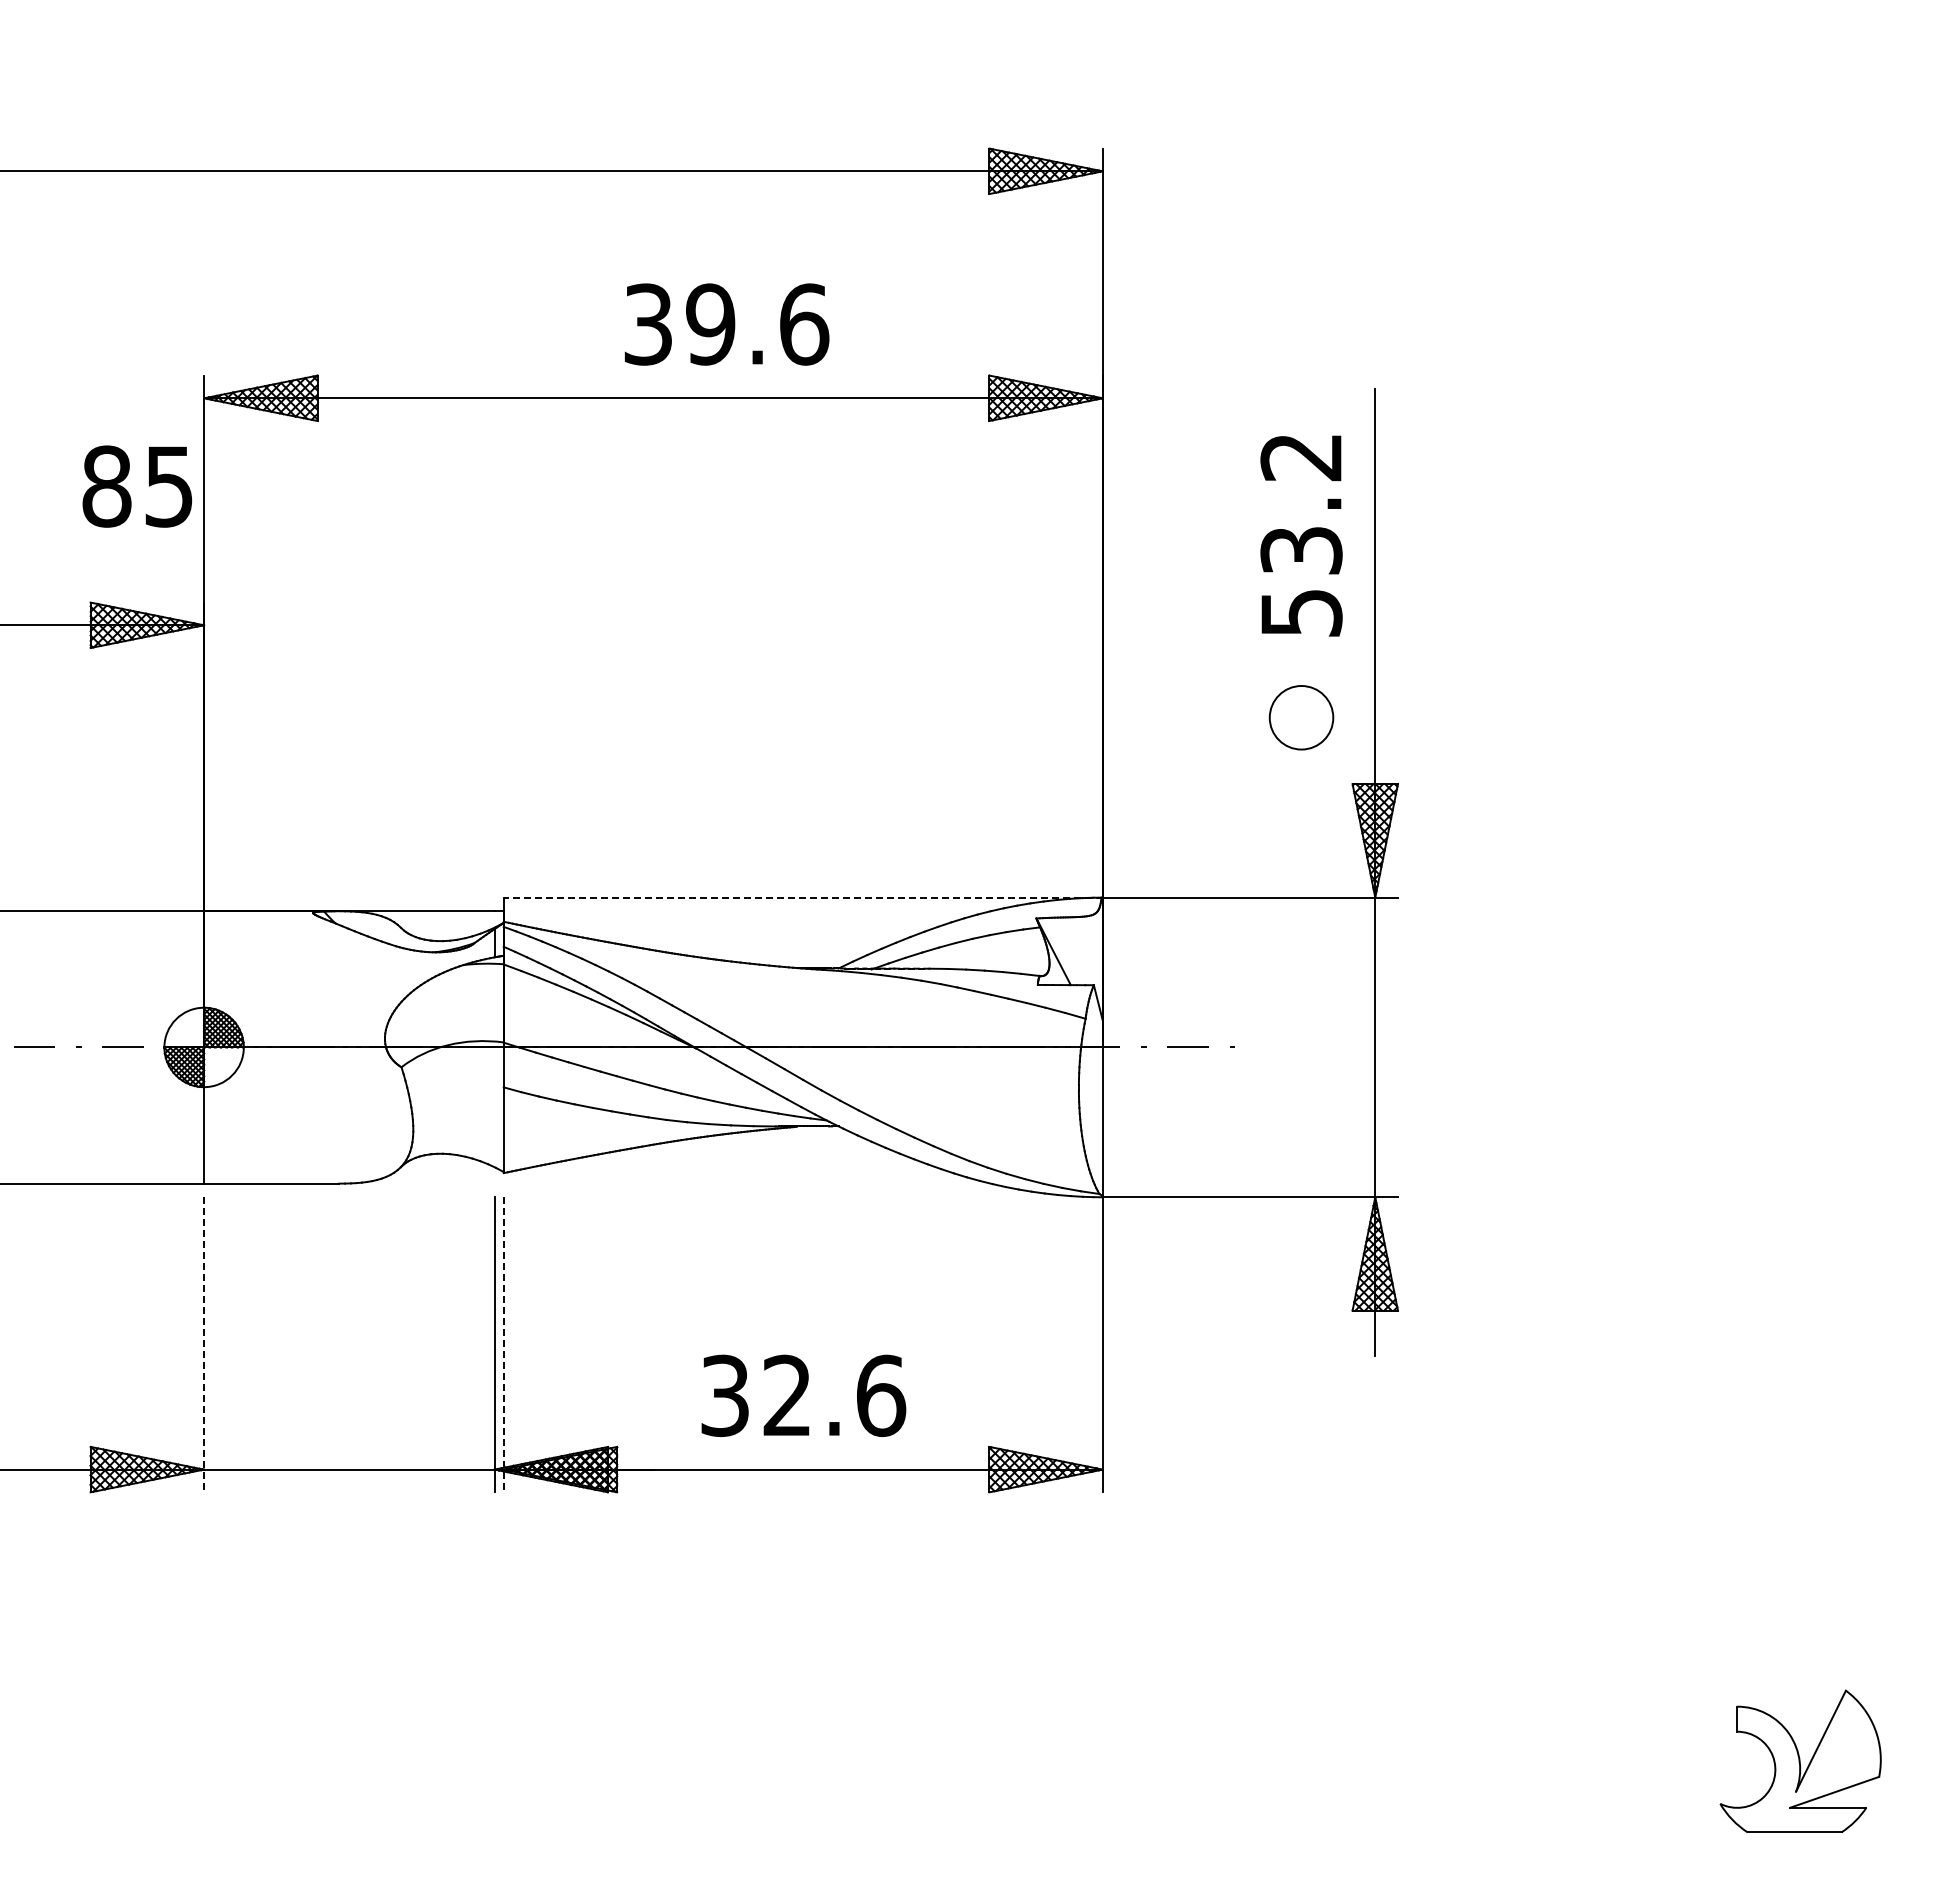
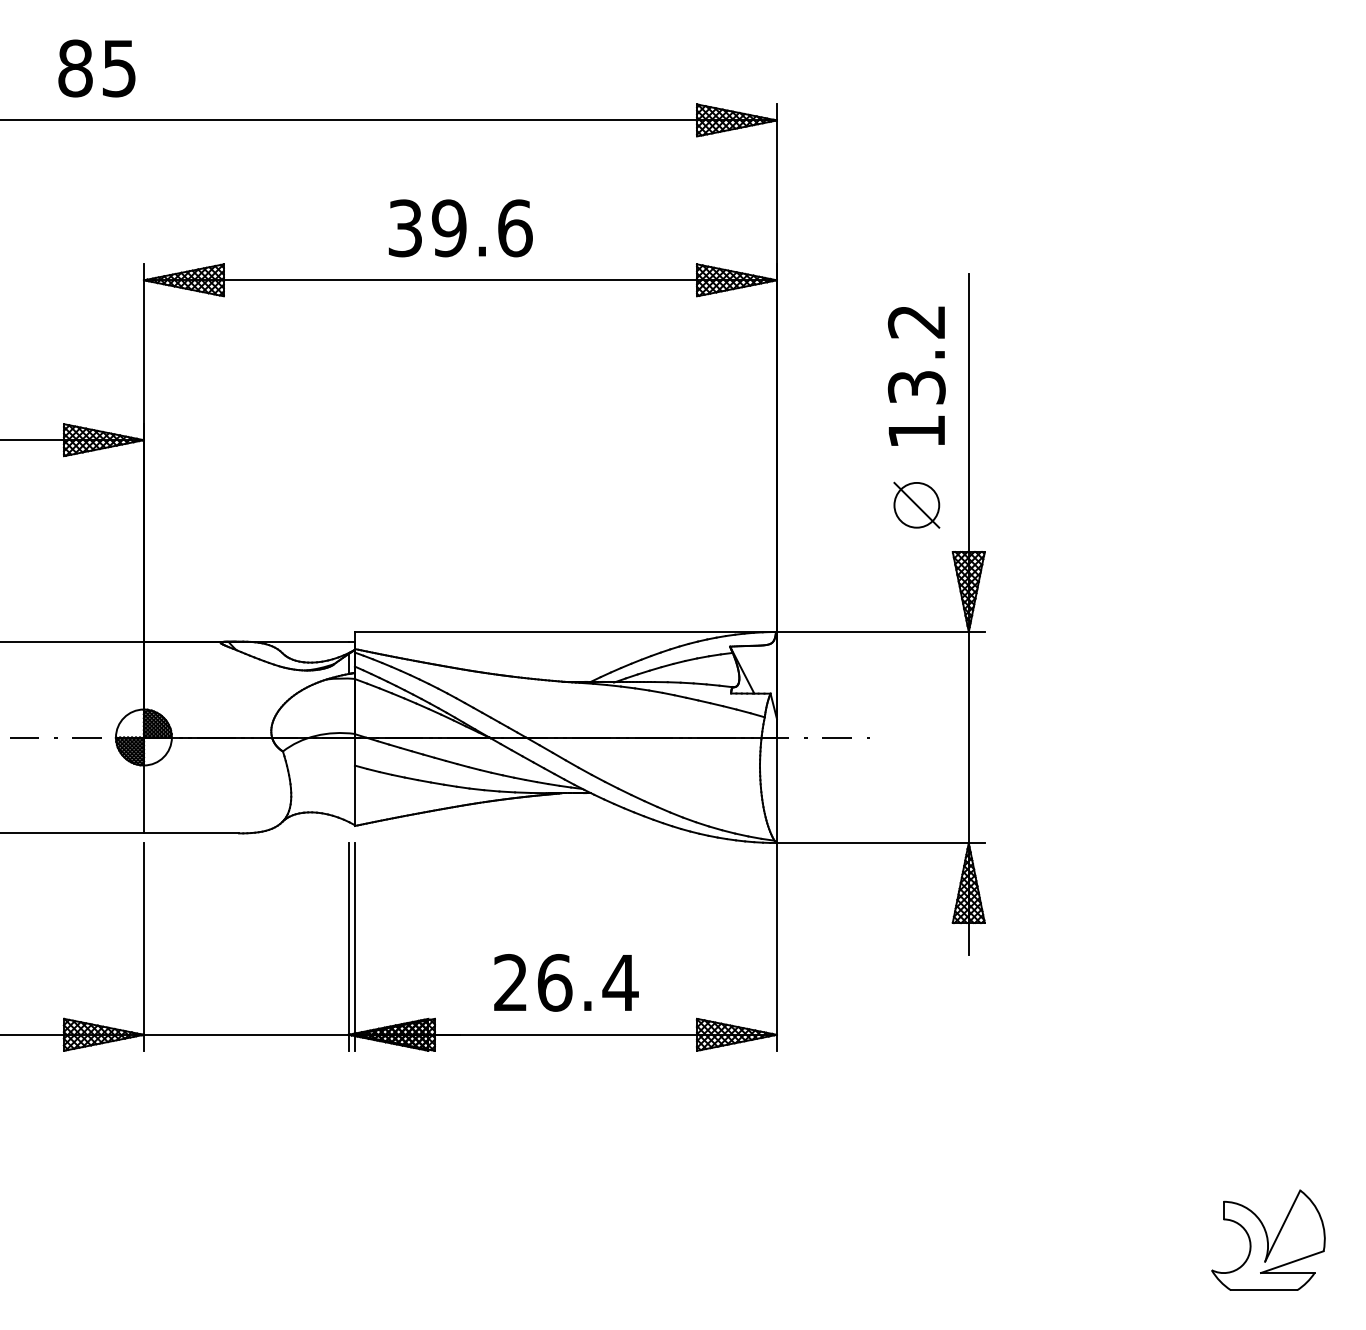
text: (726, 324) -> (460, 228), moved
text: (137, 486) -> (97, 68), moved
text: (1301, 613) -> (916, 431), 53.2 -> 13.2
line: (1301, 717) -> (916, 505), added
line: (803, 897) -> (566, 631), dashed -> solid
line: (204, 1344) -> (144, 946), dashed -> solid
line: (503, 1344) -> (354, 946), dashed -> solid
text: (803, 1395) -> (566, 982), 32.6 -> 26.4

